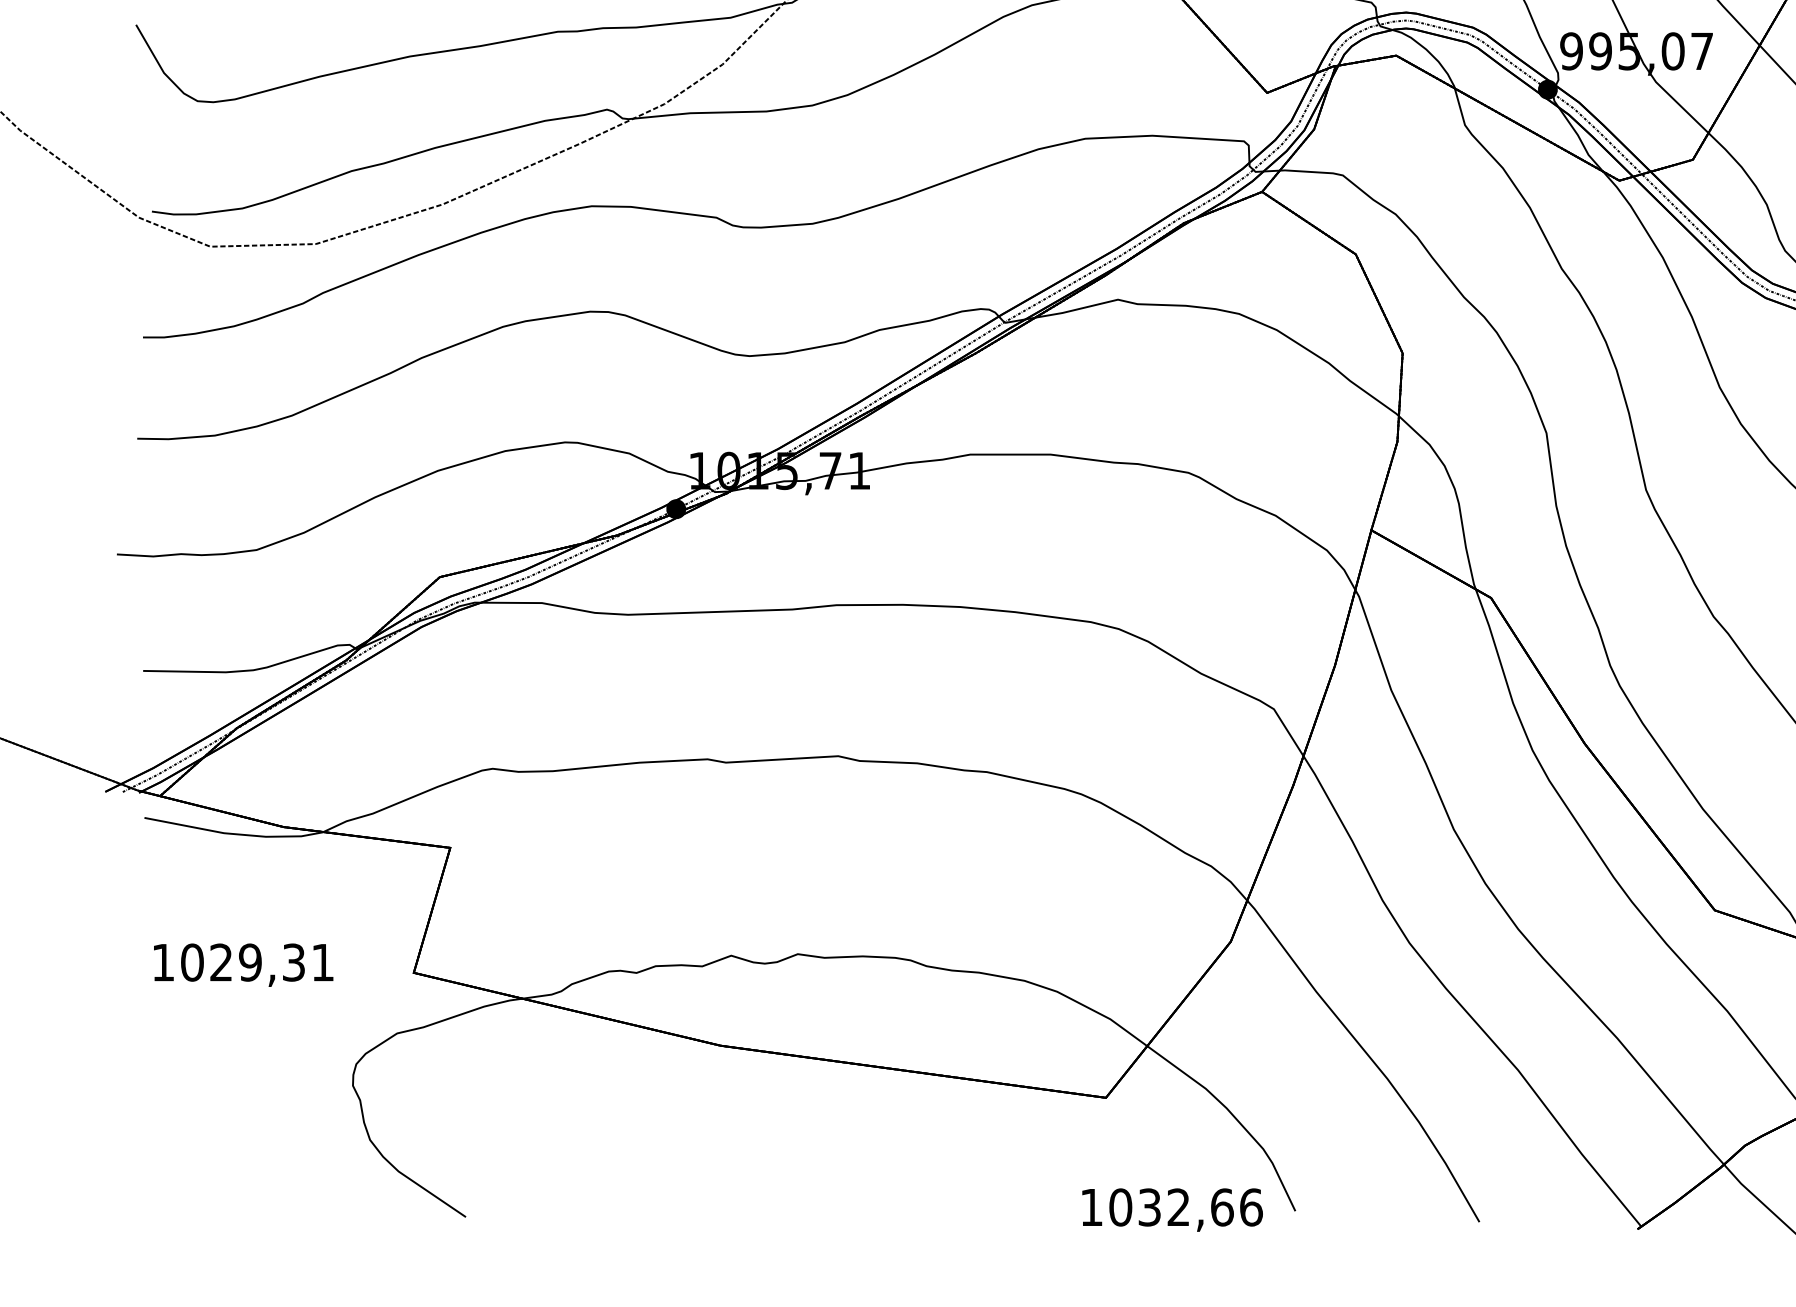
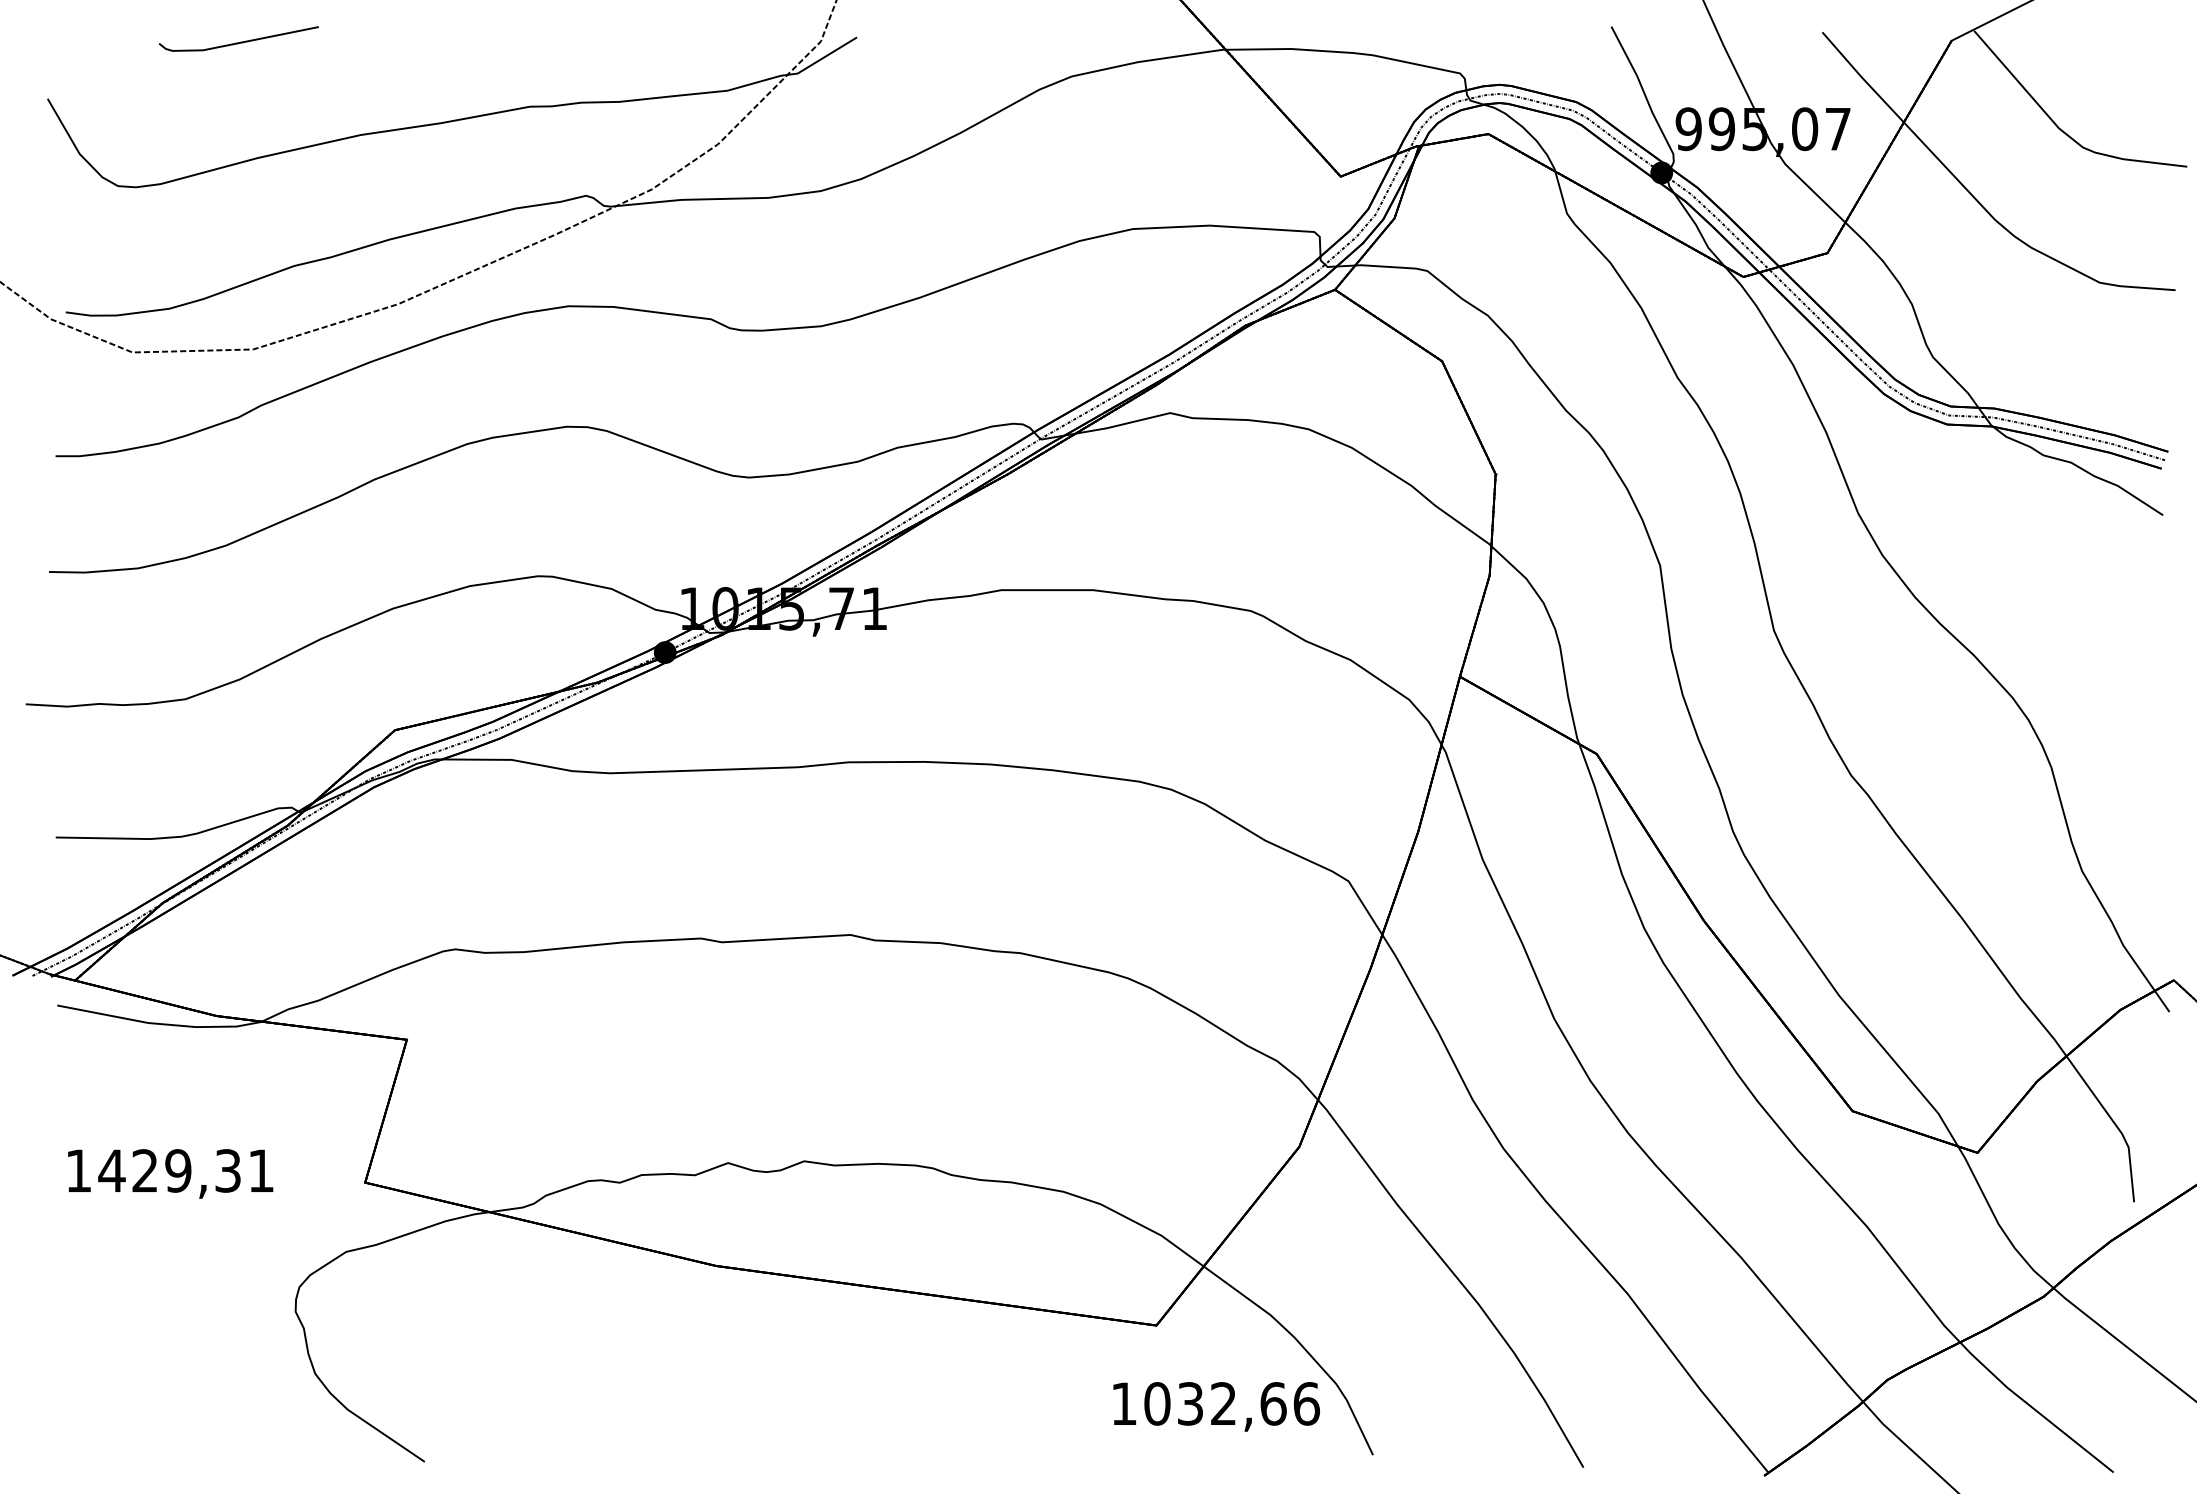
text: (191, 962) -> (111, 1170), 1029,31 -> 1429,31
text: (1172, 1209) -> (1216, 1406), moved

